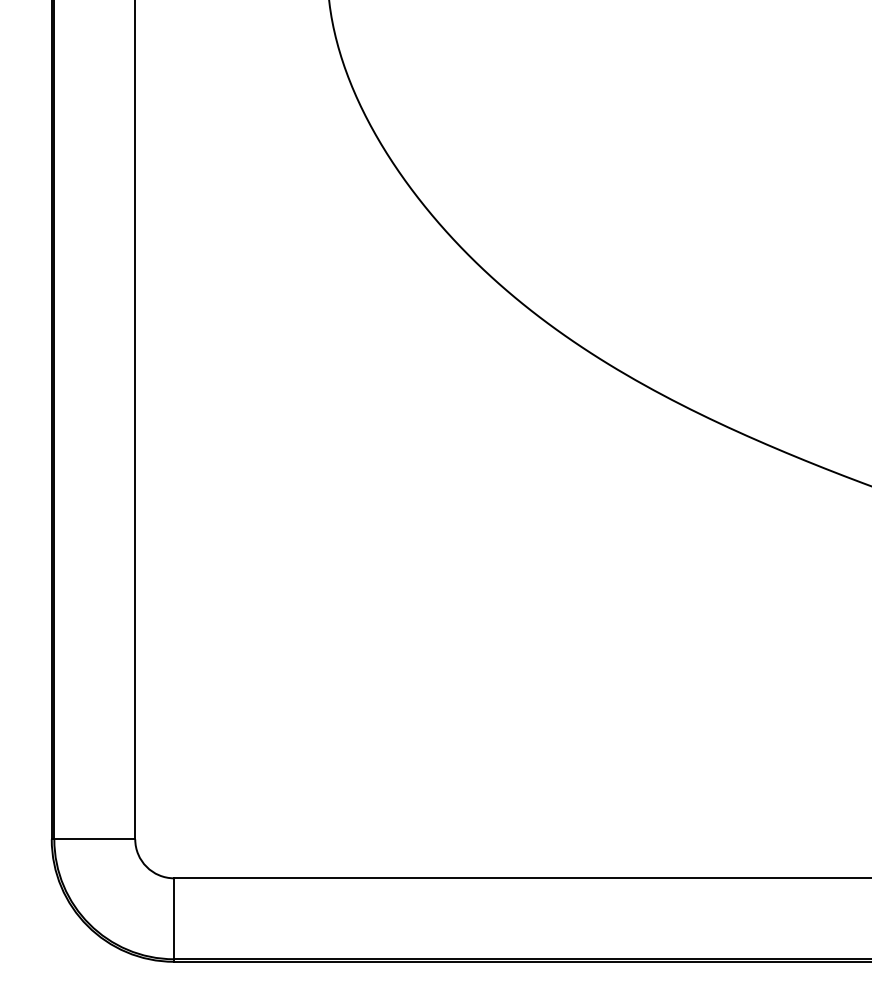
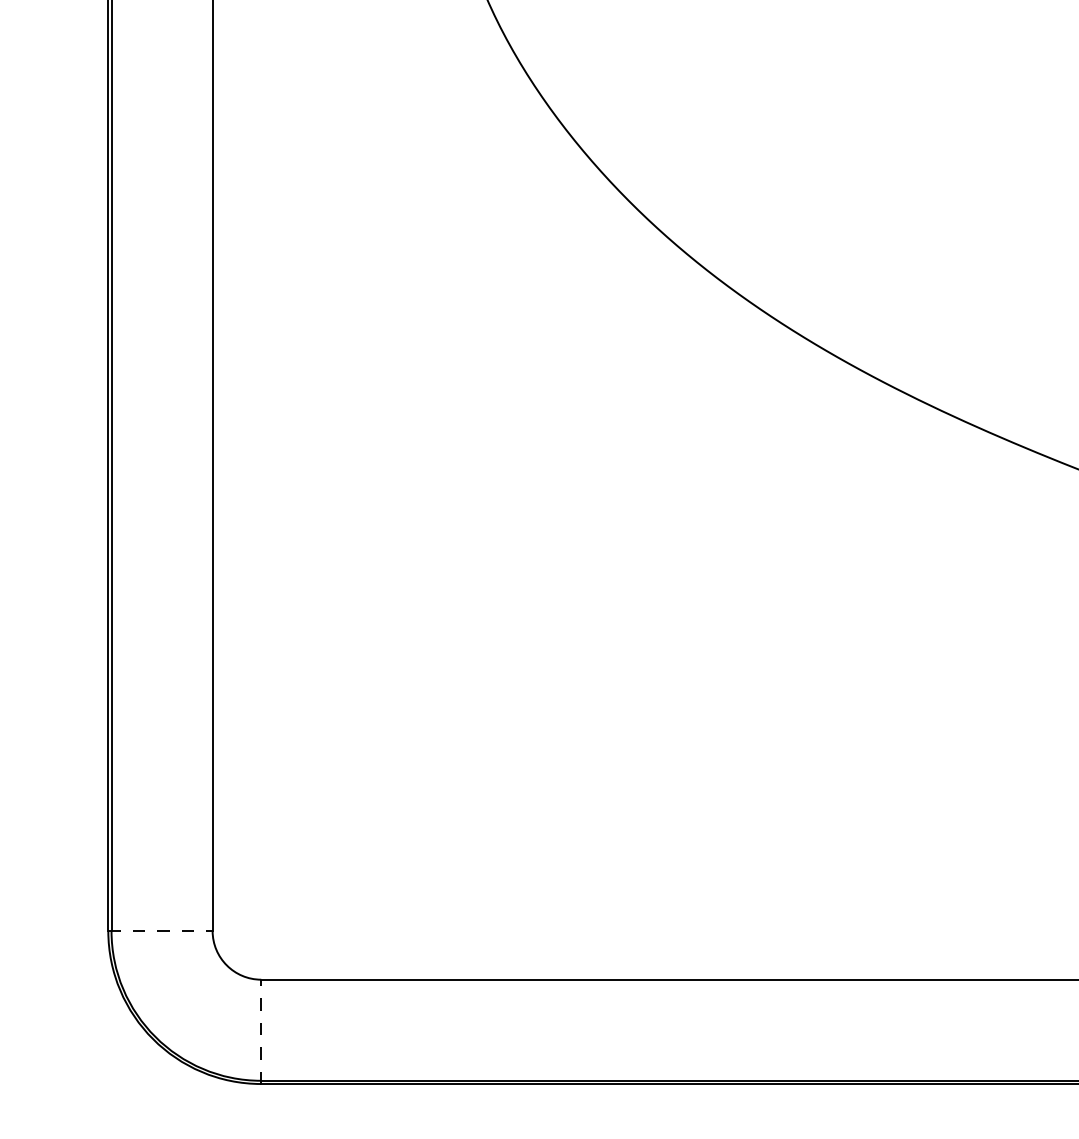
line: (93, 839) -> (160, 931), solid -> dashed
line: (174, 920) -> (261, 1032), solid -> dashed

